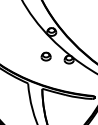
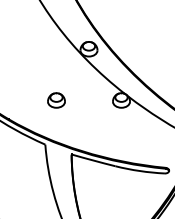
part: (45, 56) -> (55, 100), moved

